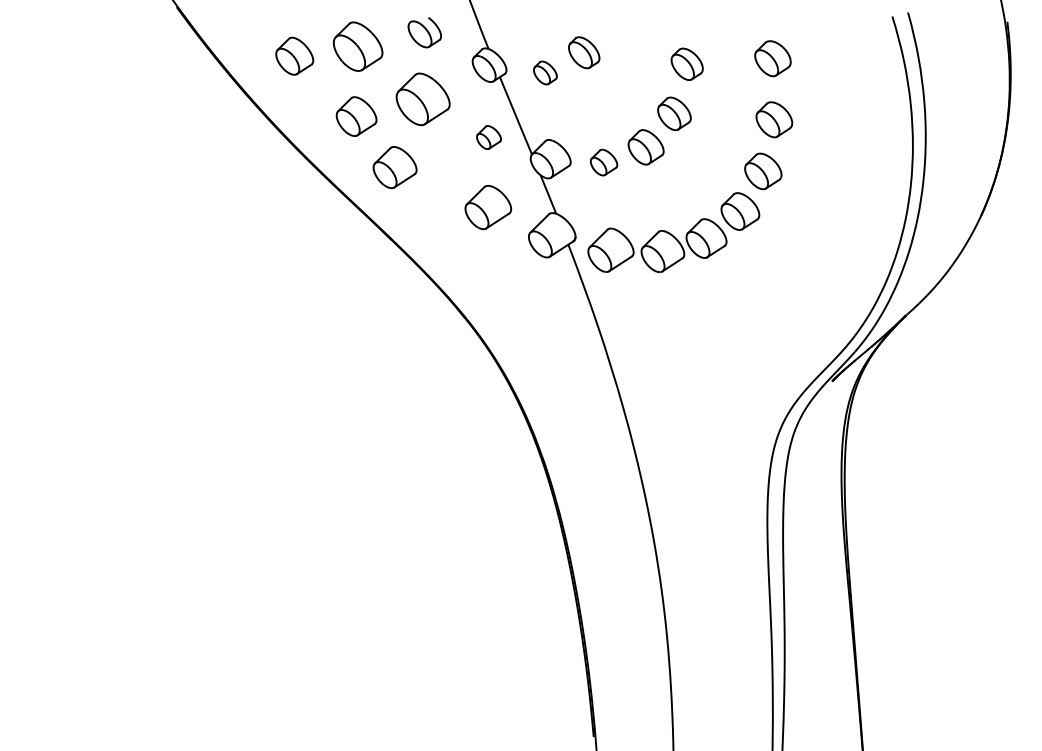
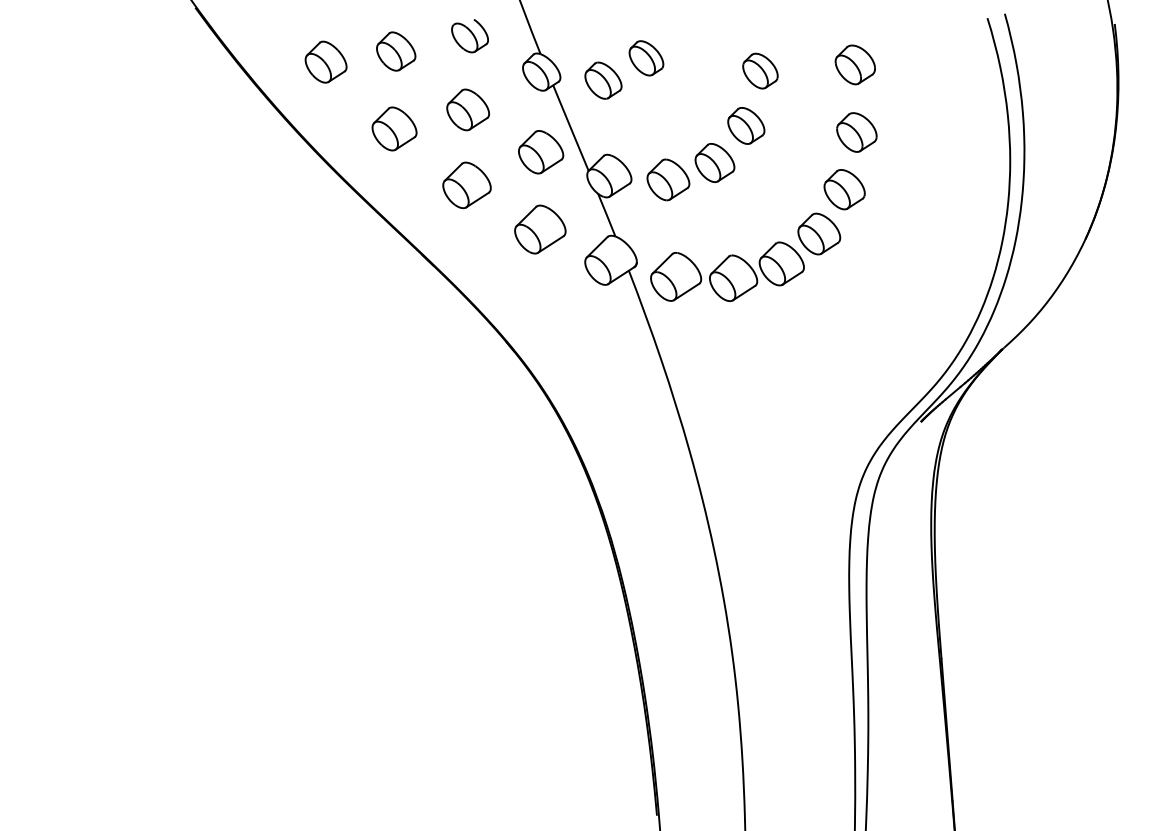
part: (357, 46) -> (395, 51), size x0.71
part: (545, 72) -> (603, 80), size x1.43
part: (422, 99) -> (467, 110), size x0.71
part: (488, 137) -> (540, 152), size x1.67
part: (603, 162) -> (667, 179), size x1.43
part: (394, 167) -> (466, 185), moved

